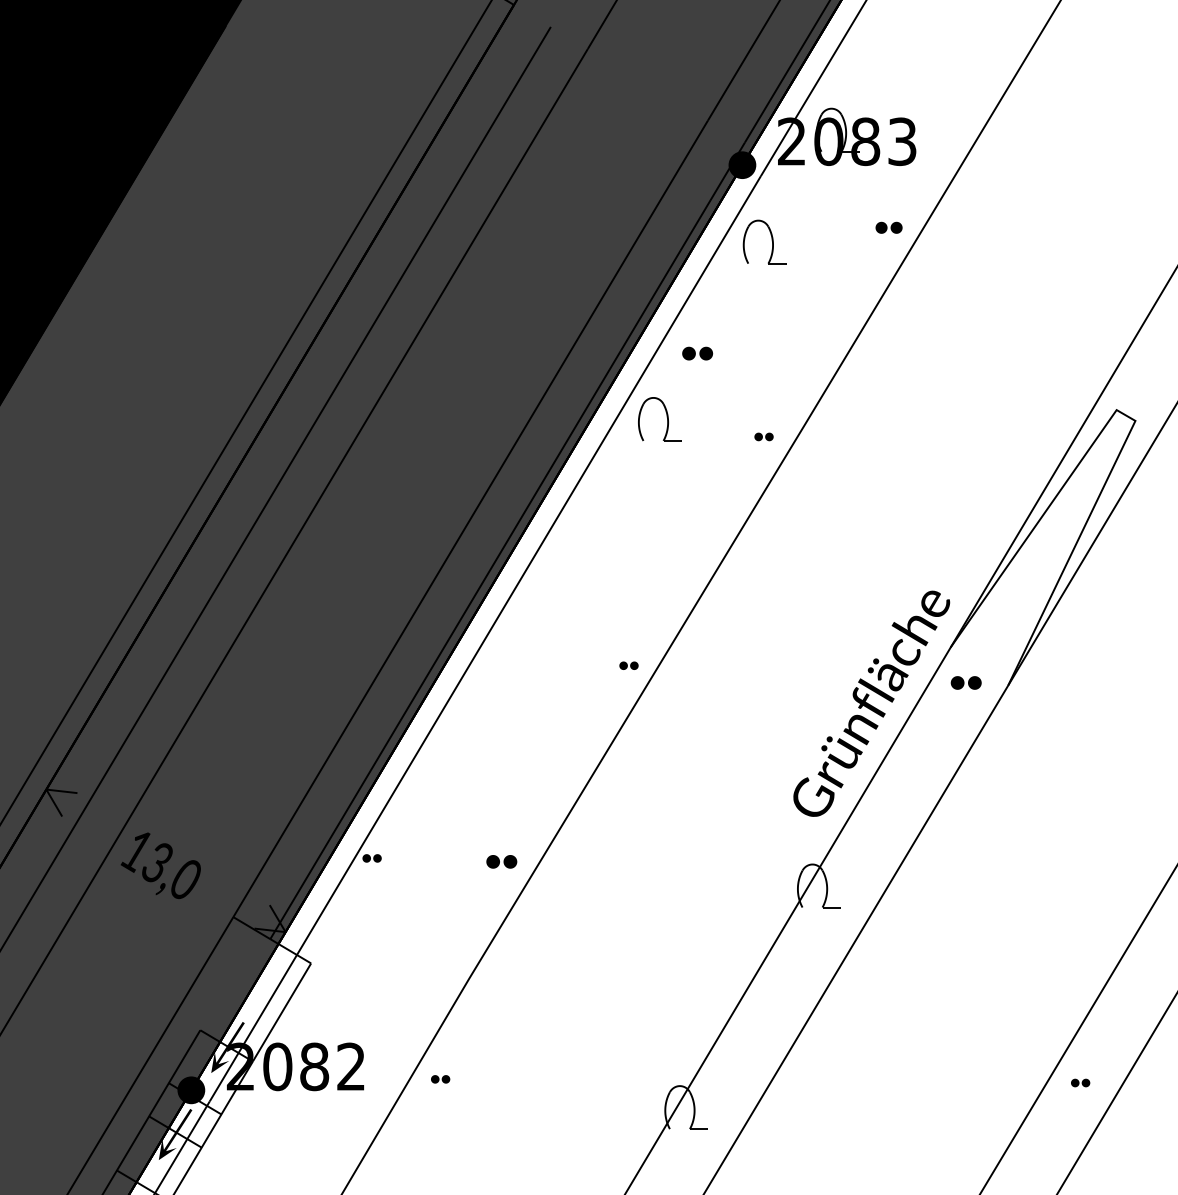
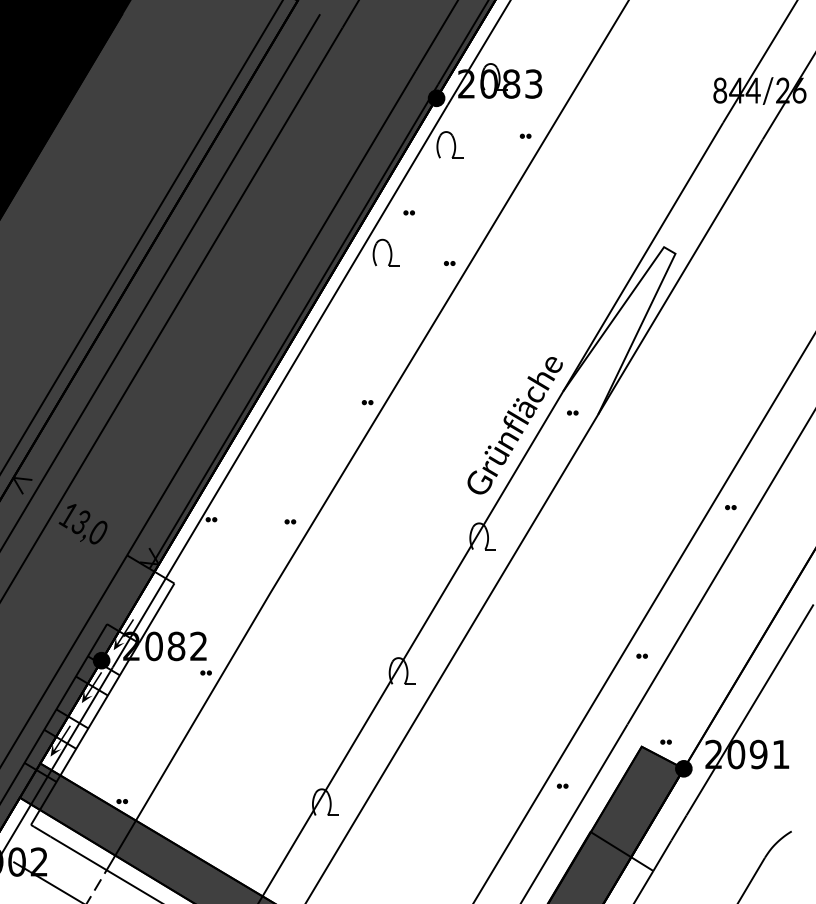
part: (888, 226) -> (525, 135), size x0.71
part: (696, 353) -> (408, 212), size x0.62
part: (966, 682) -> (572, 412), size x0.62
part: (502, 861) -> (290, 521), size x0.62
part: (439, 1078) -> (205, 672), moved

